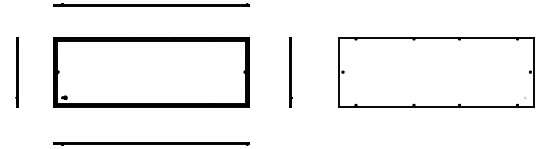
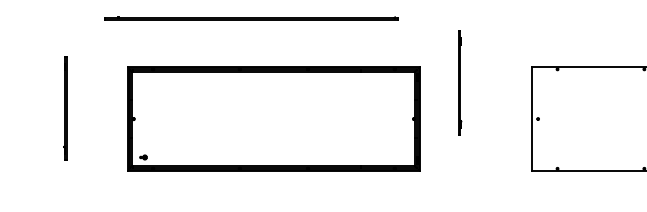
line: (16, 72) -> (64, 109), moved
part: (151, 72) -> (273, 119), moved
line: (290, 72) -> (459, 83), moved

